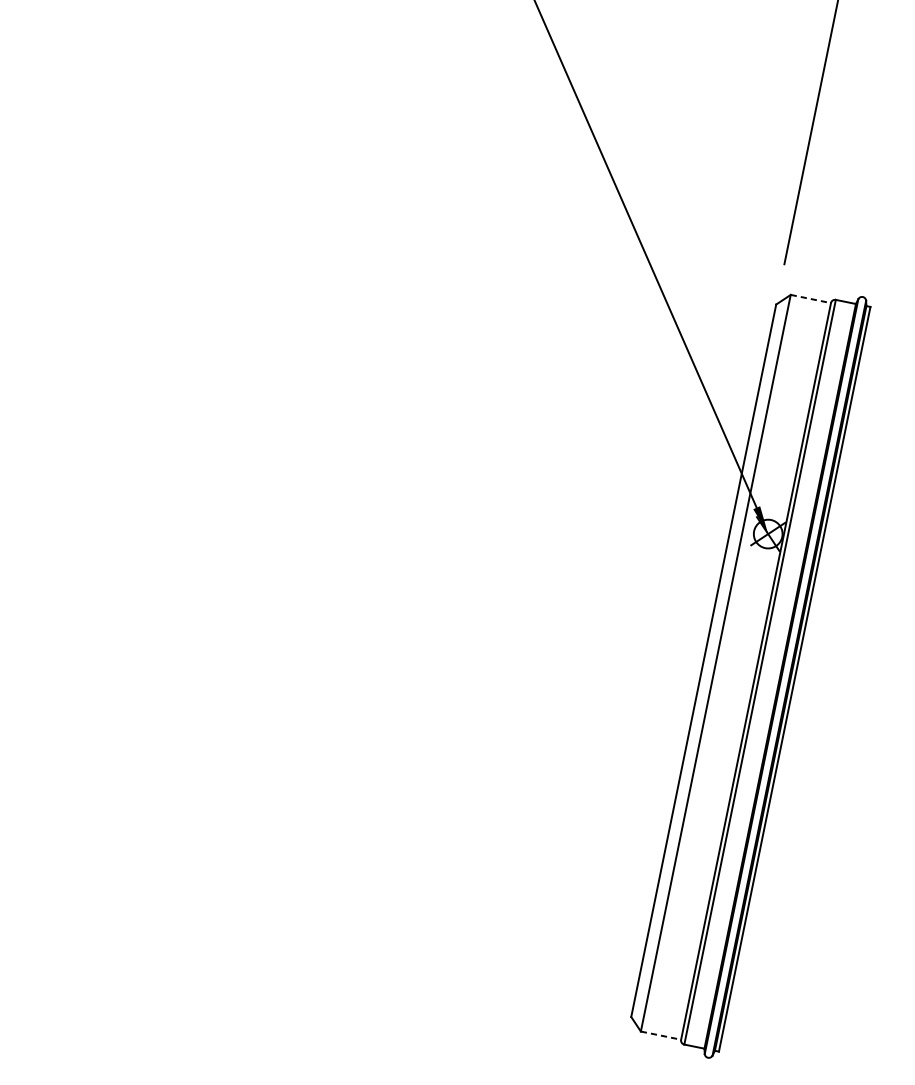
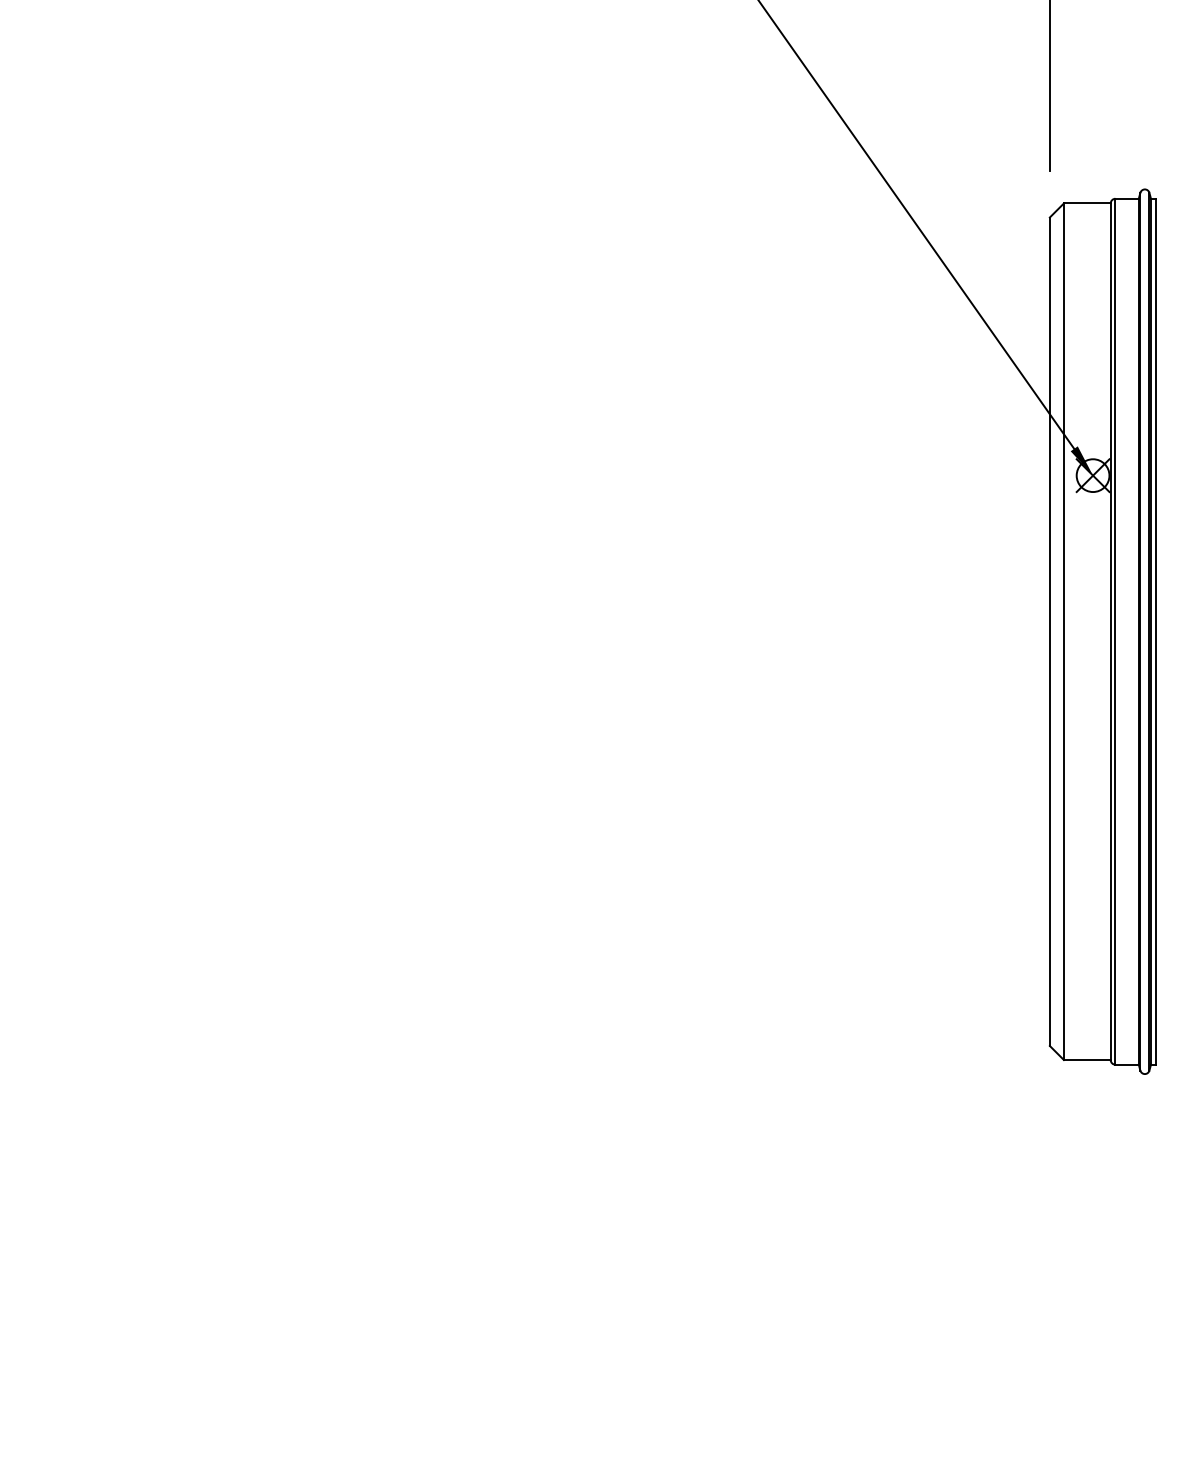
line: (811, 299) -> (1087, 203), dashed -> solid
line: (661, 1036) -> (1087, 1060), dashed -> solid

